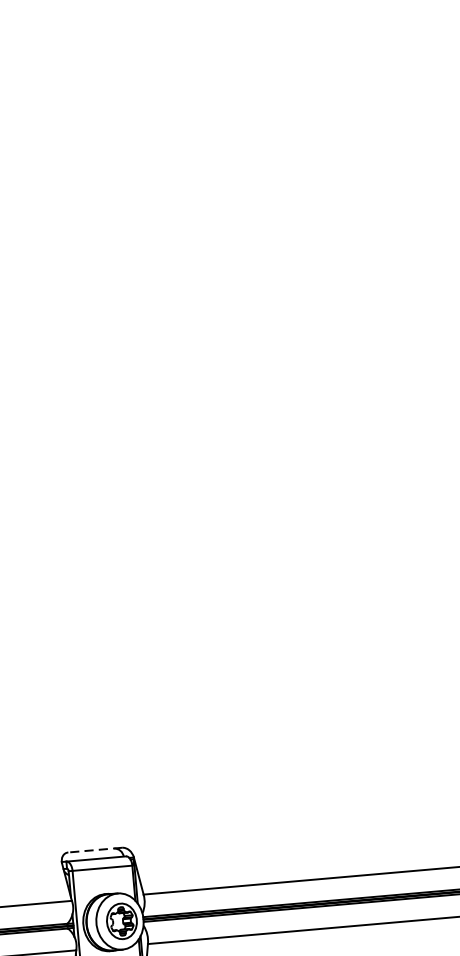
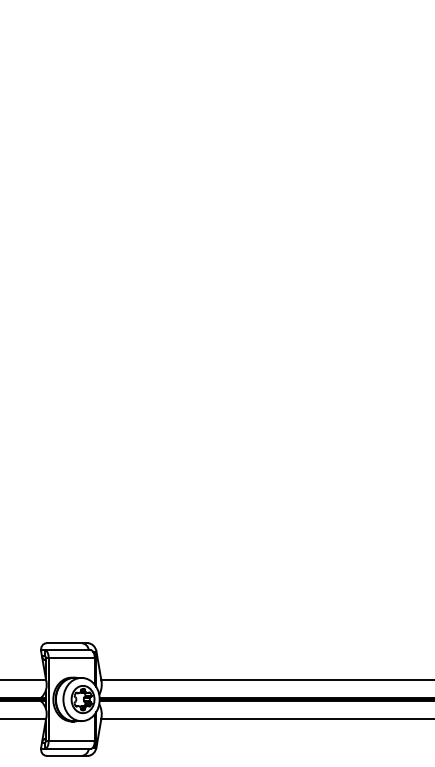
line: (95, 850) -> (67, 643), dashed -> solid

